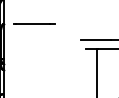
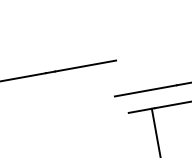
line: (69, 23) -> (85, 65), added

